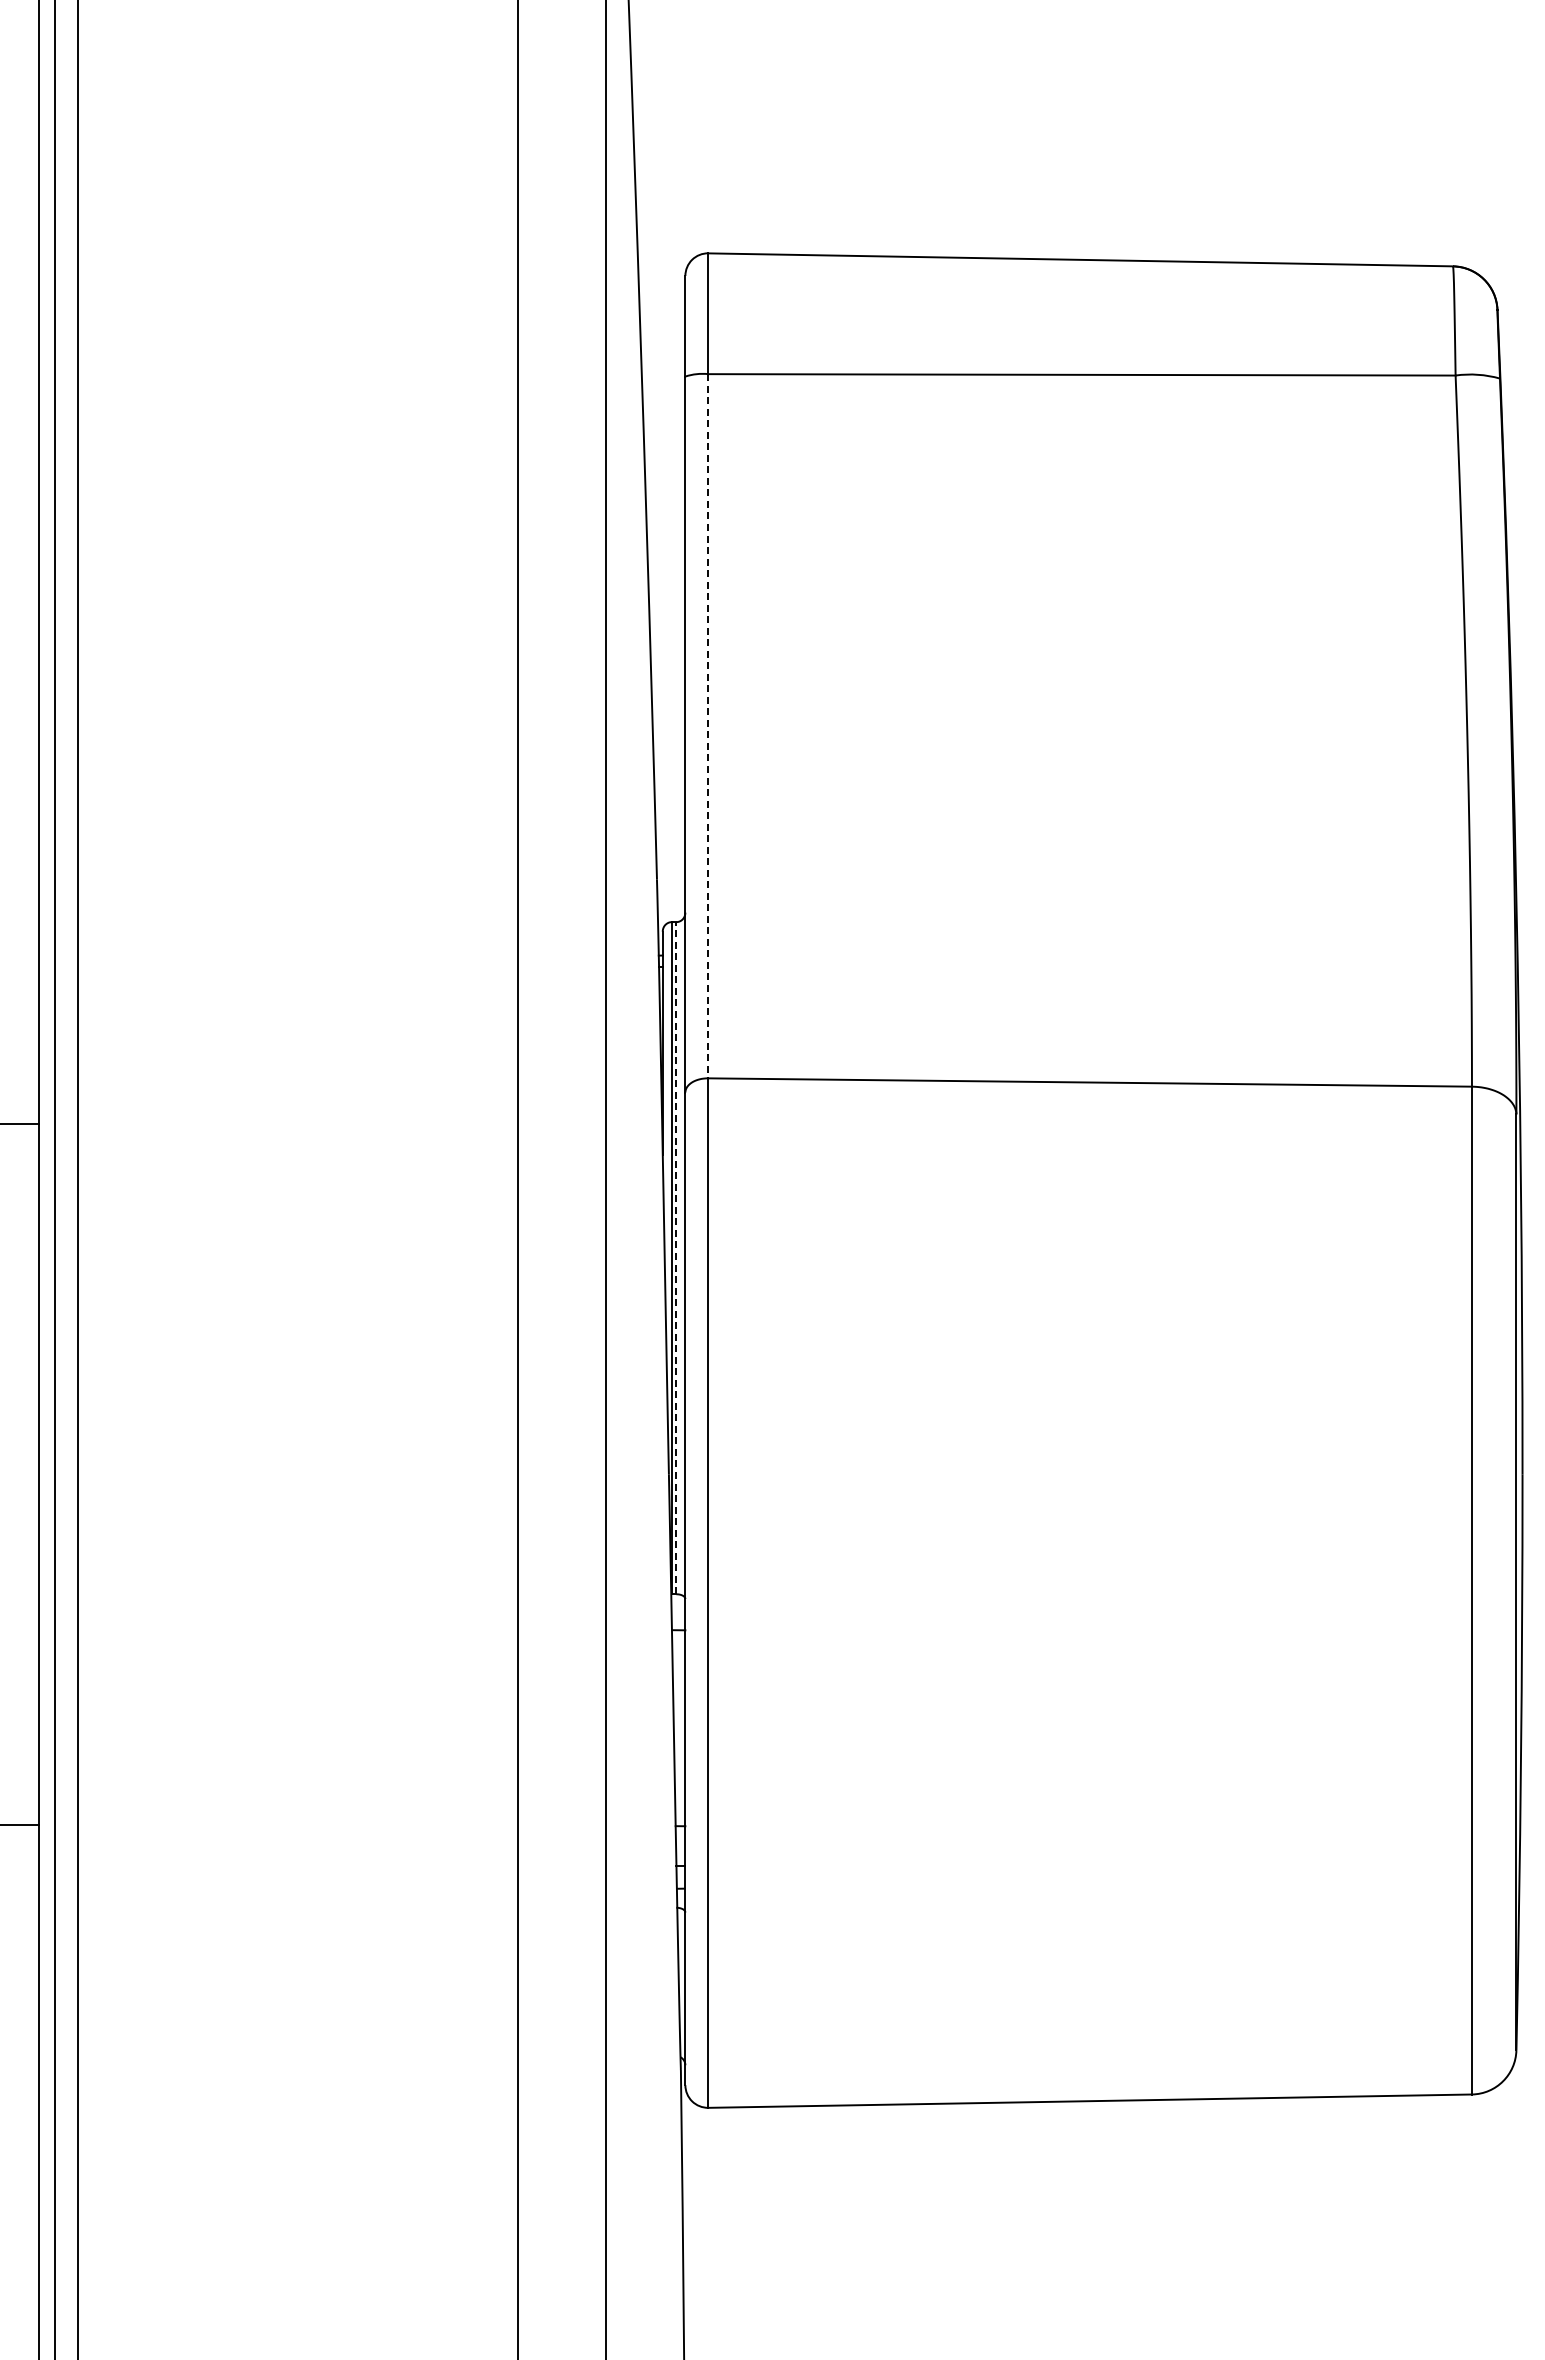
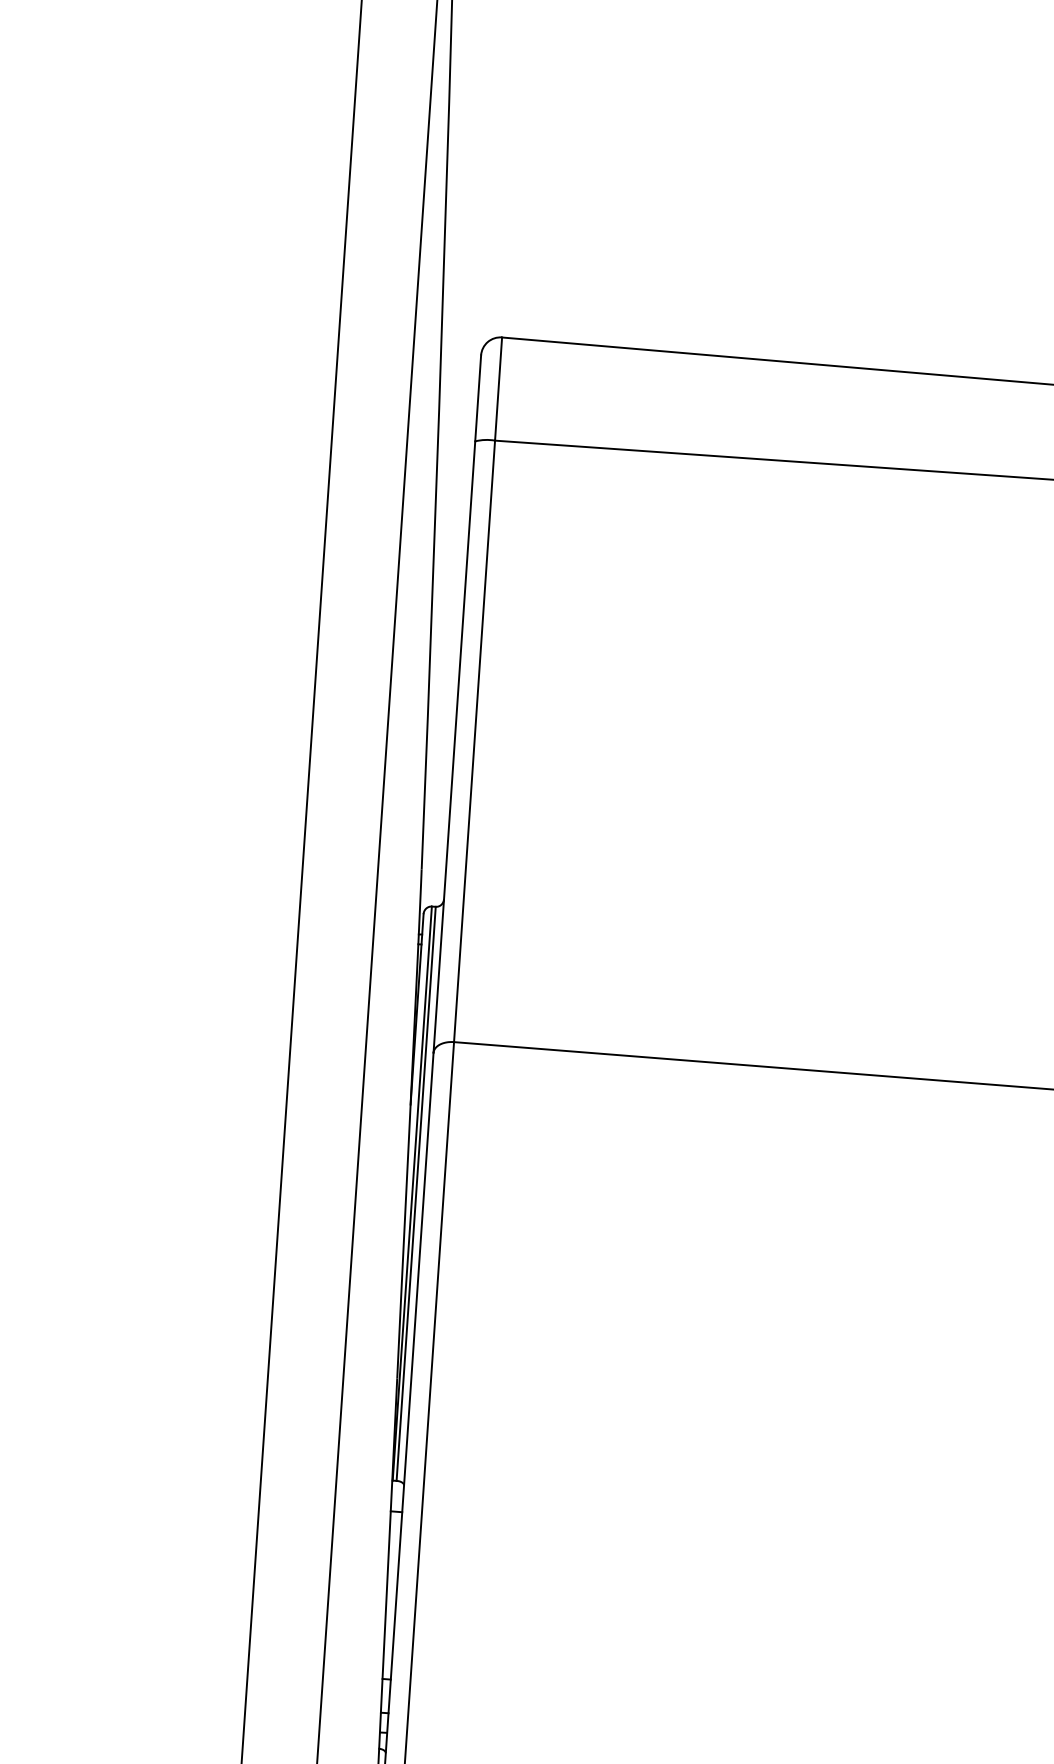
line: (708, 726) -> (474, 741), dashed -> solid
line: (676, 1257) -> (416, 1193), dashed -> solid

